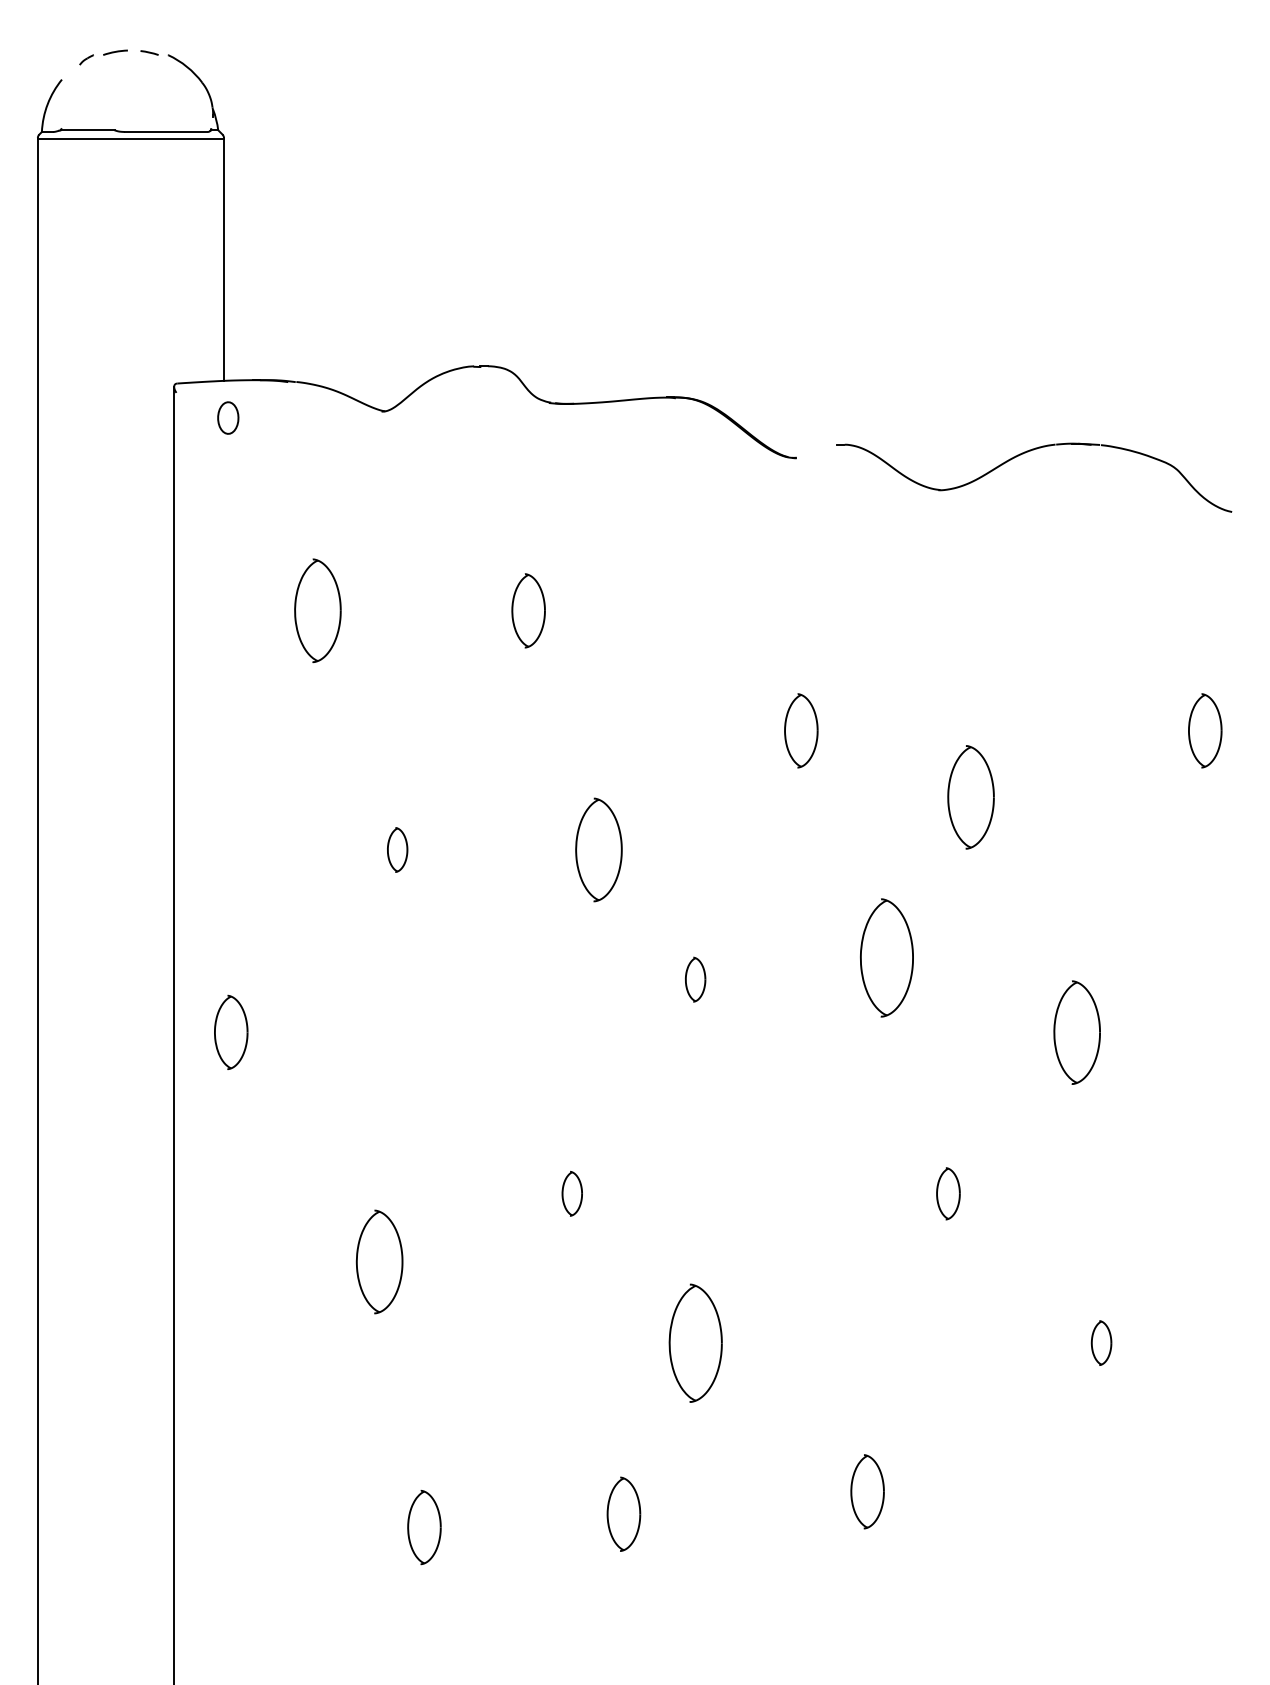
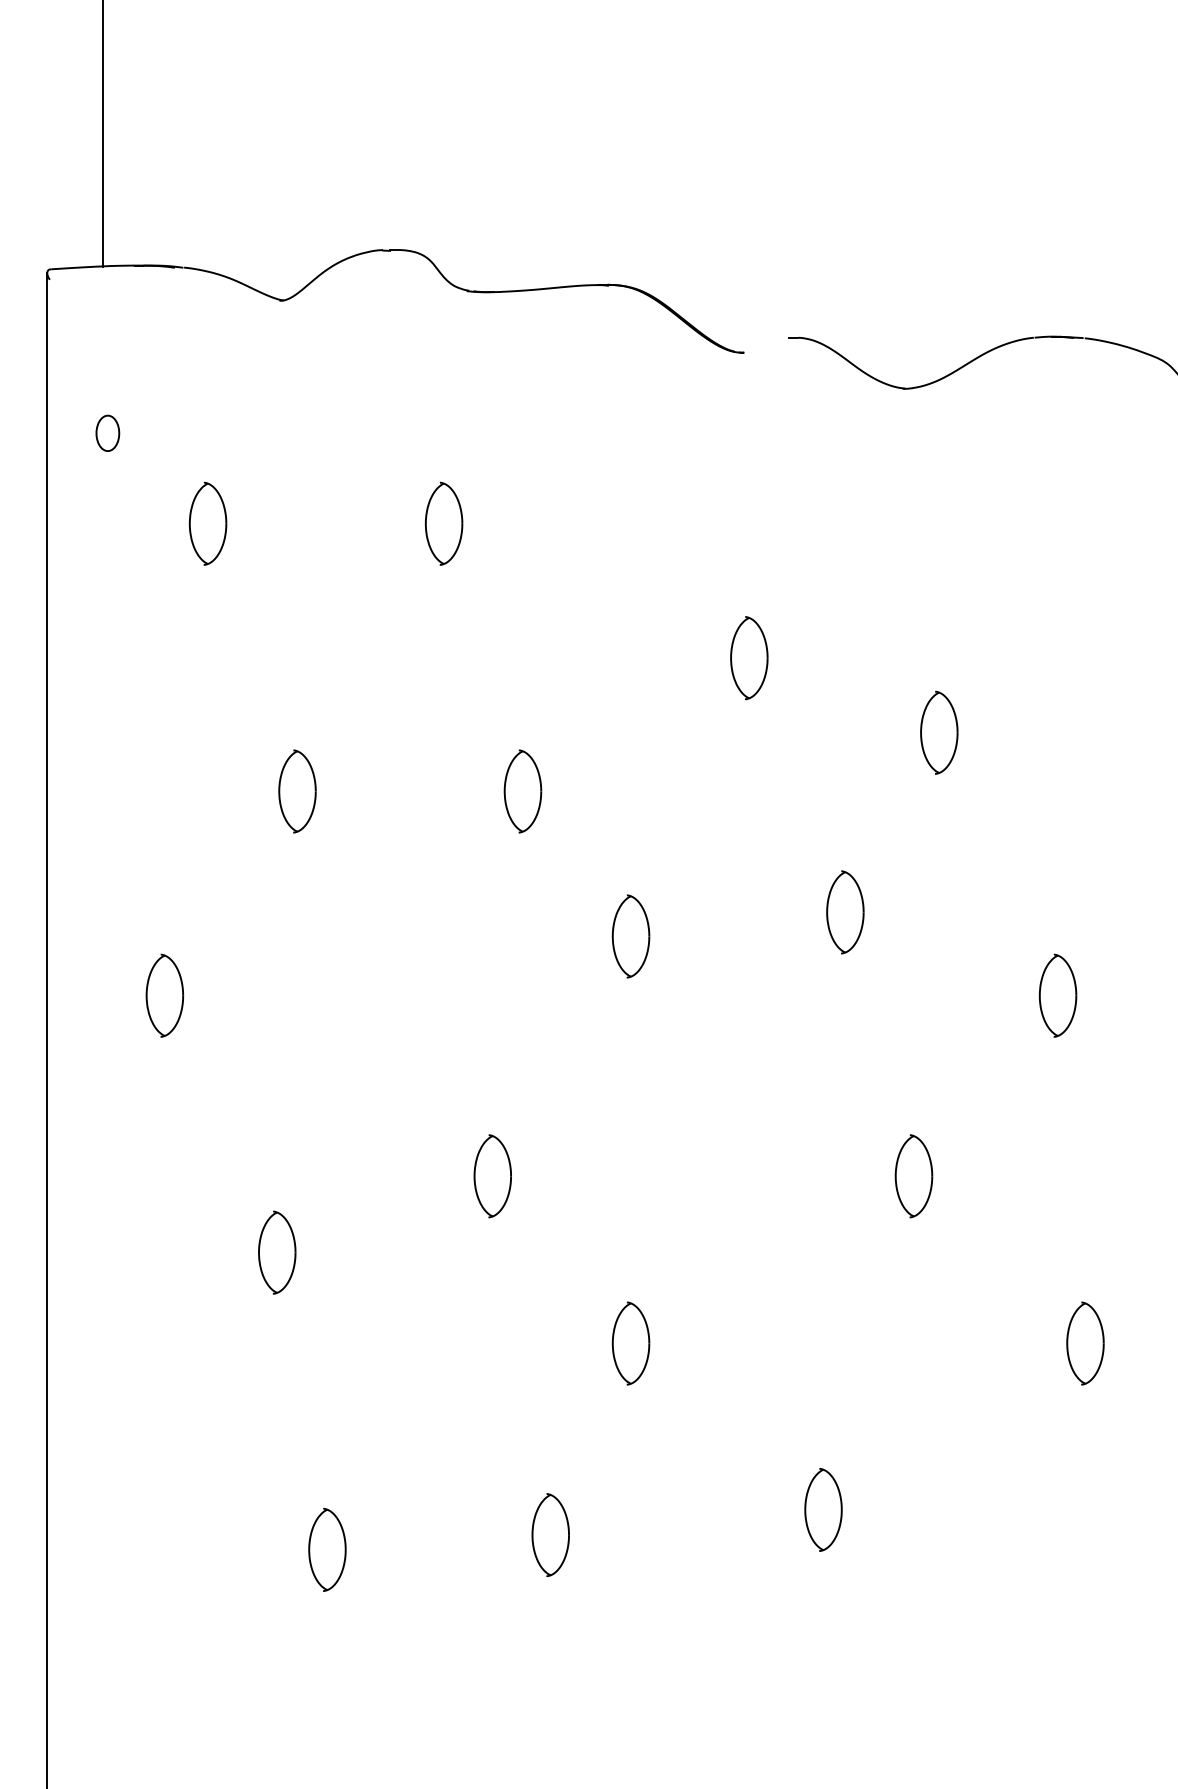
part: (228, 417) -> (108, 432), moved
part: (317, 610) -> (207, 523), size x0.71
part: (970, 797) -> (938, 732), size x0.71
part: (397, 849) -> (297, 790), size x1.67
part: (599, 849) -> (523, 790), size x0.71
part: (887, 957) -> (845, 911), size x0.62
part: (695, 979) -> (630, 936), size x1.67
part: (231, 1031) -> (165, 994), moved
part: (1076, 1031) -> (1057, 994), size x0.71
part: (572, 1193) -> (493, 1176), size x1.67
part: (948, 1193) -> (914, 1176), size x1.43
part: (379, 1261) -> (277, 1252), size x0.71
part: (695, 1342) -> (630, 1342), size x0.62
part: (1101, 1342) -> (1085, 1342), size x1.67

